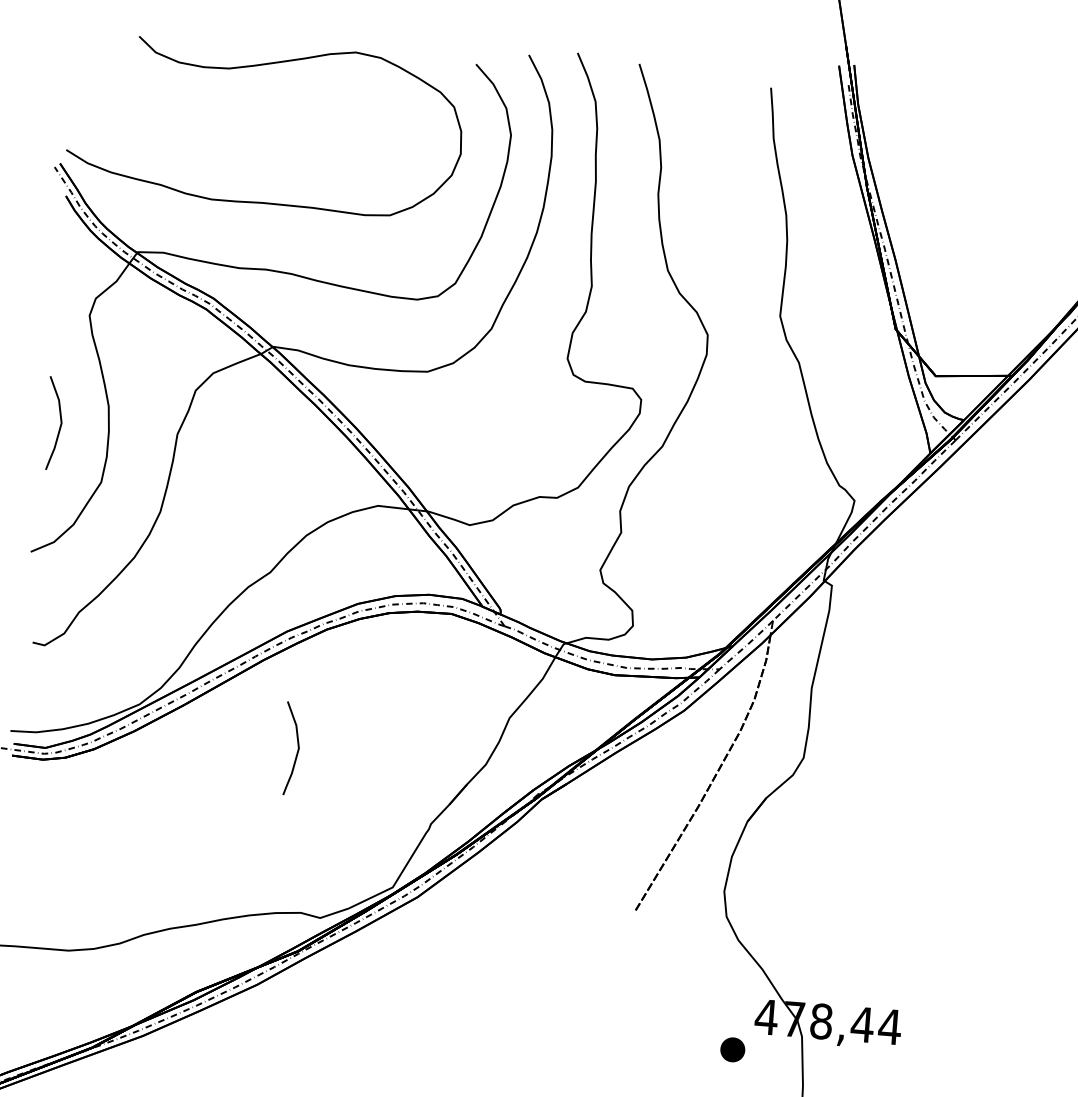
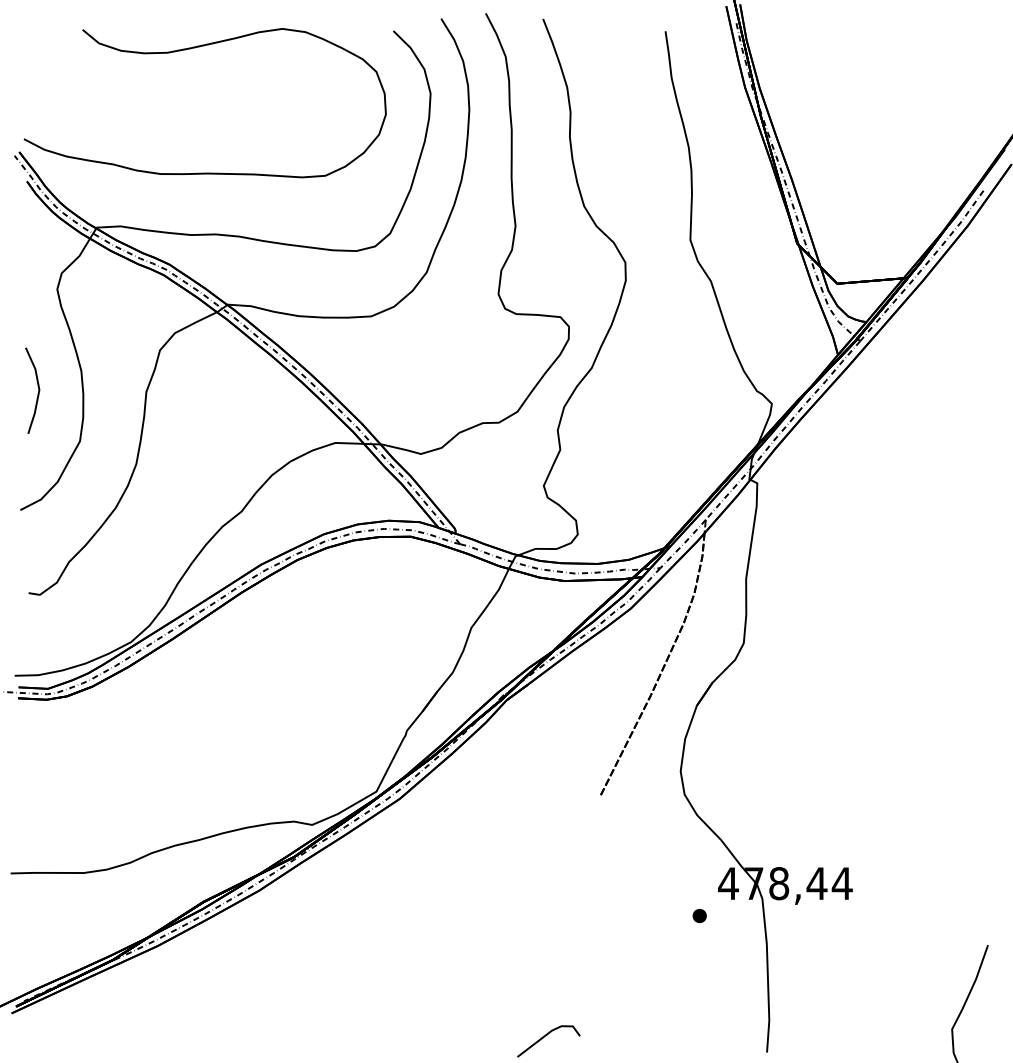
curve: (296, 752) -> (278, 674), removed
part: (732, 1049) -> (699, 915), size x0.62

